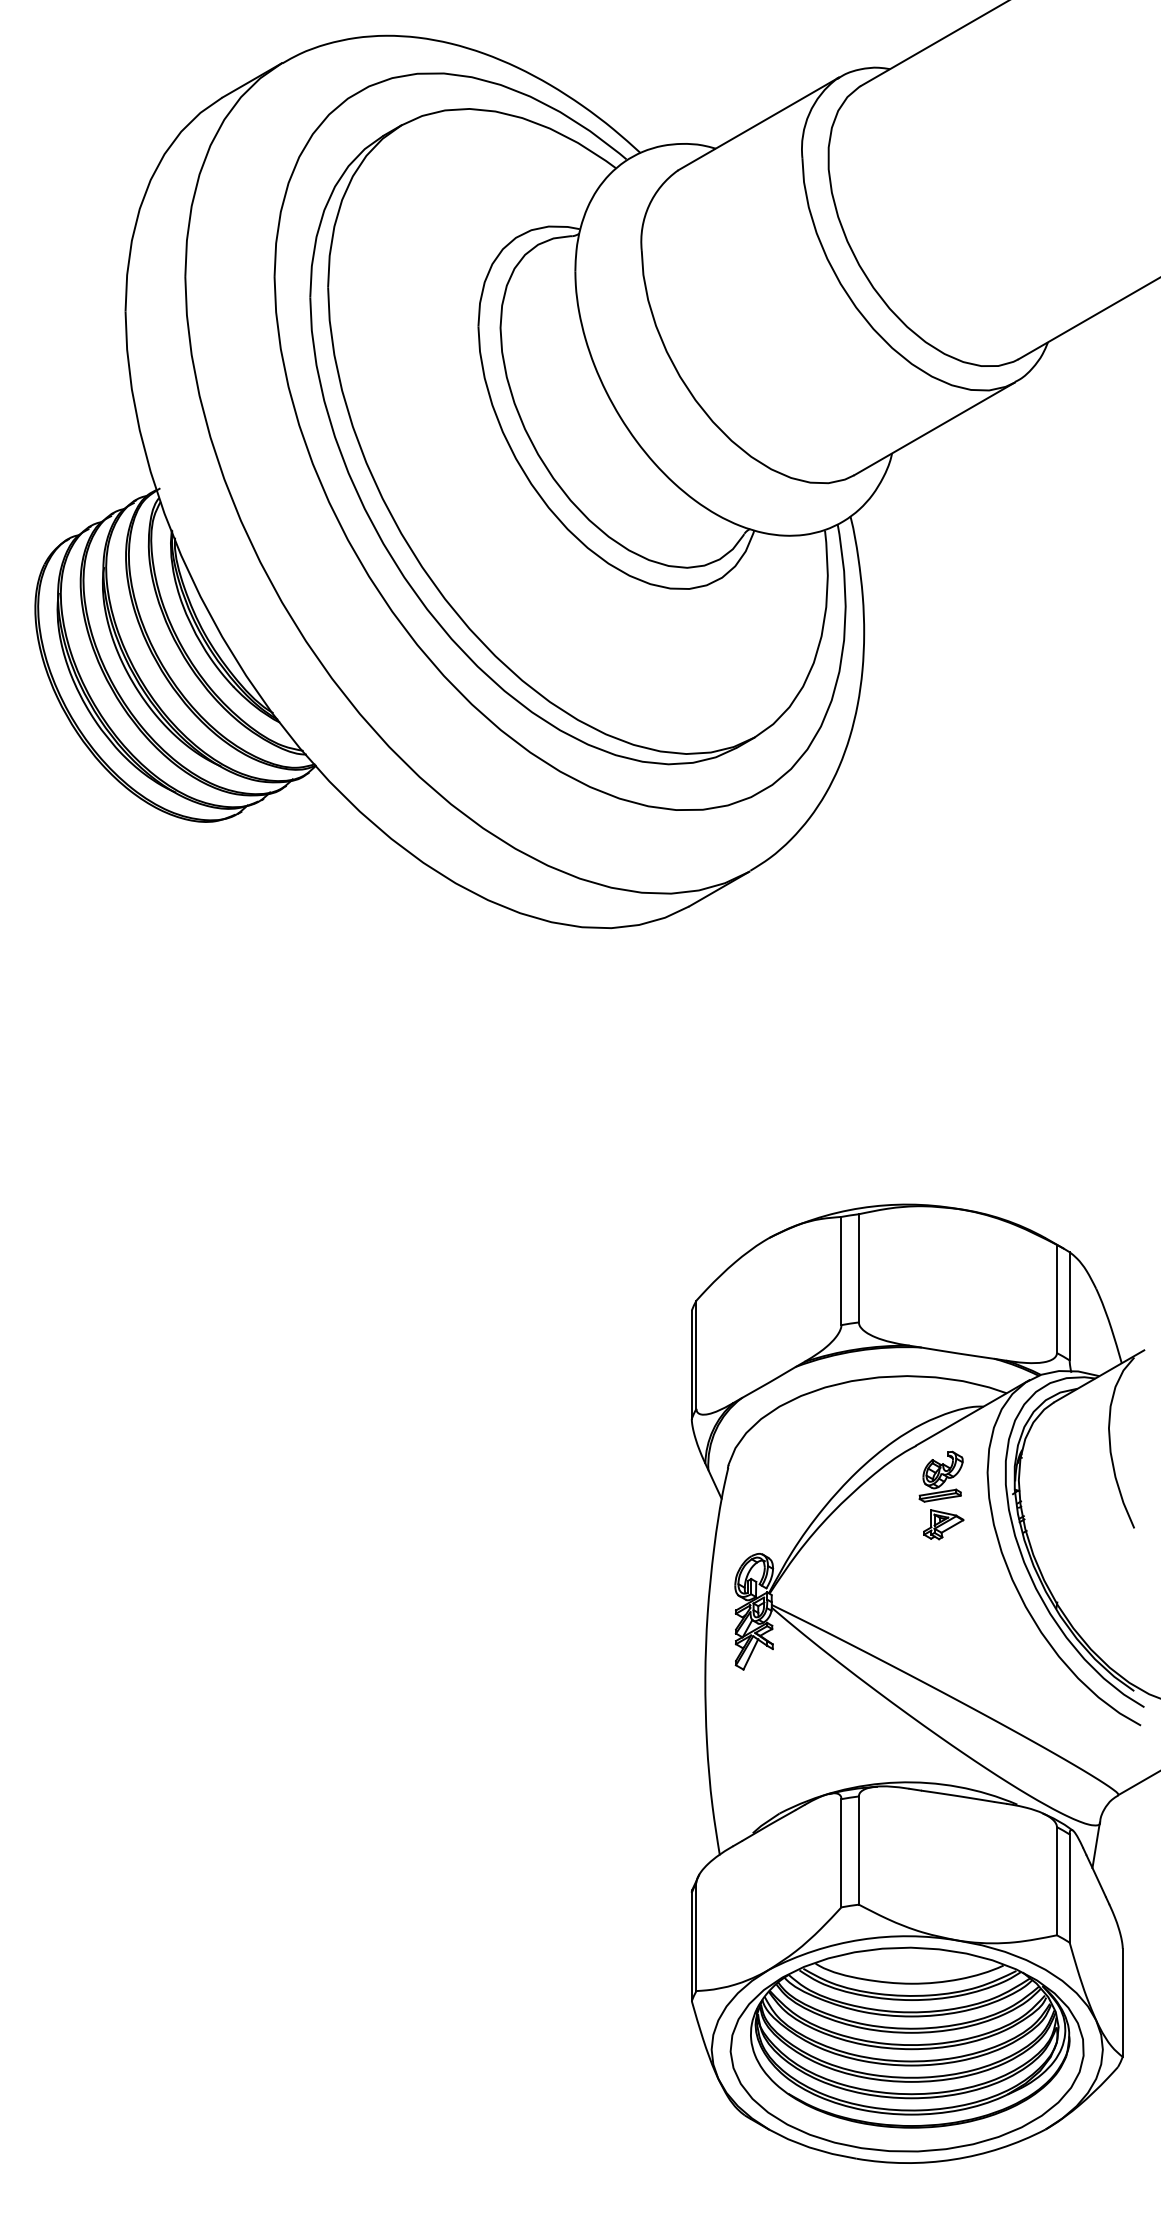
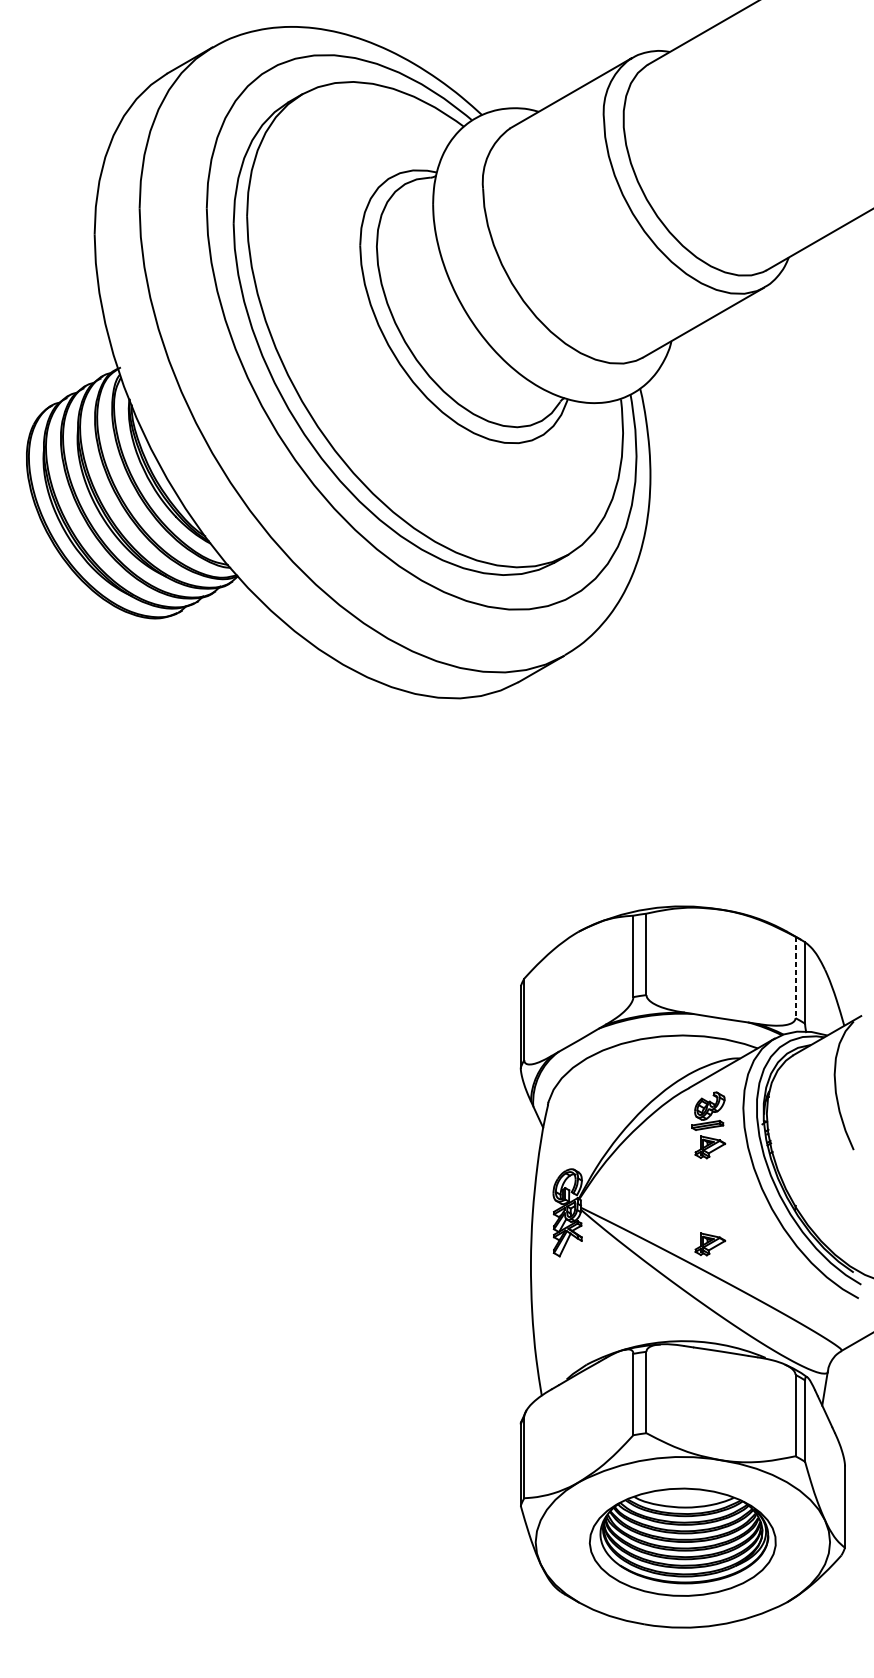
line: (1056, 1299) -> (795, 977), solid -> dashed
part: (943, 1653) -> (710, 1244), added
part: (906, 2049) -> (682, 1542), size x0.7

